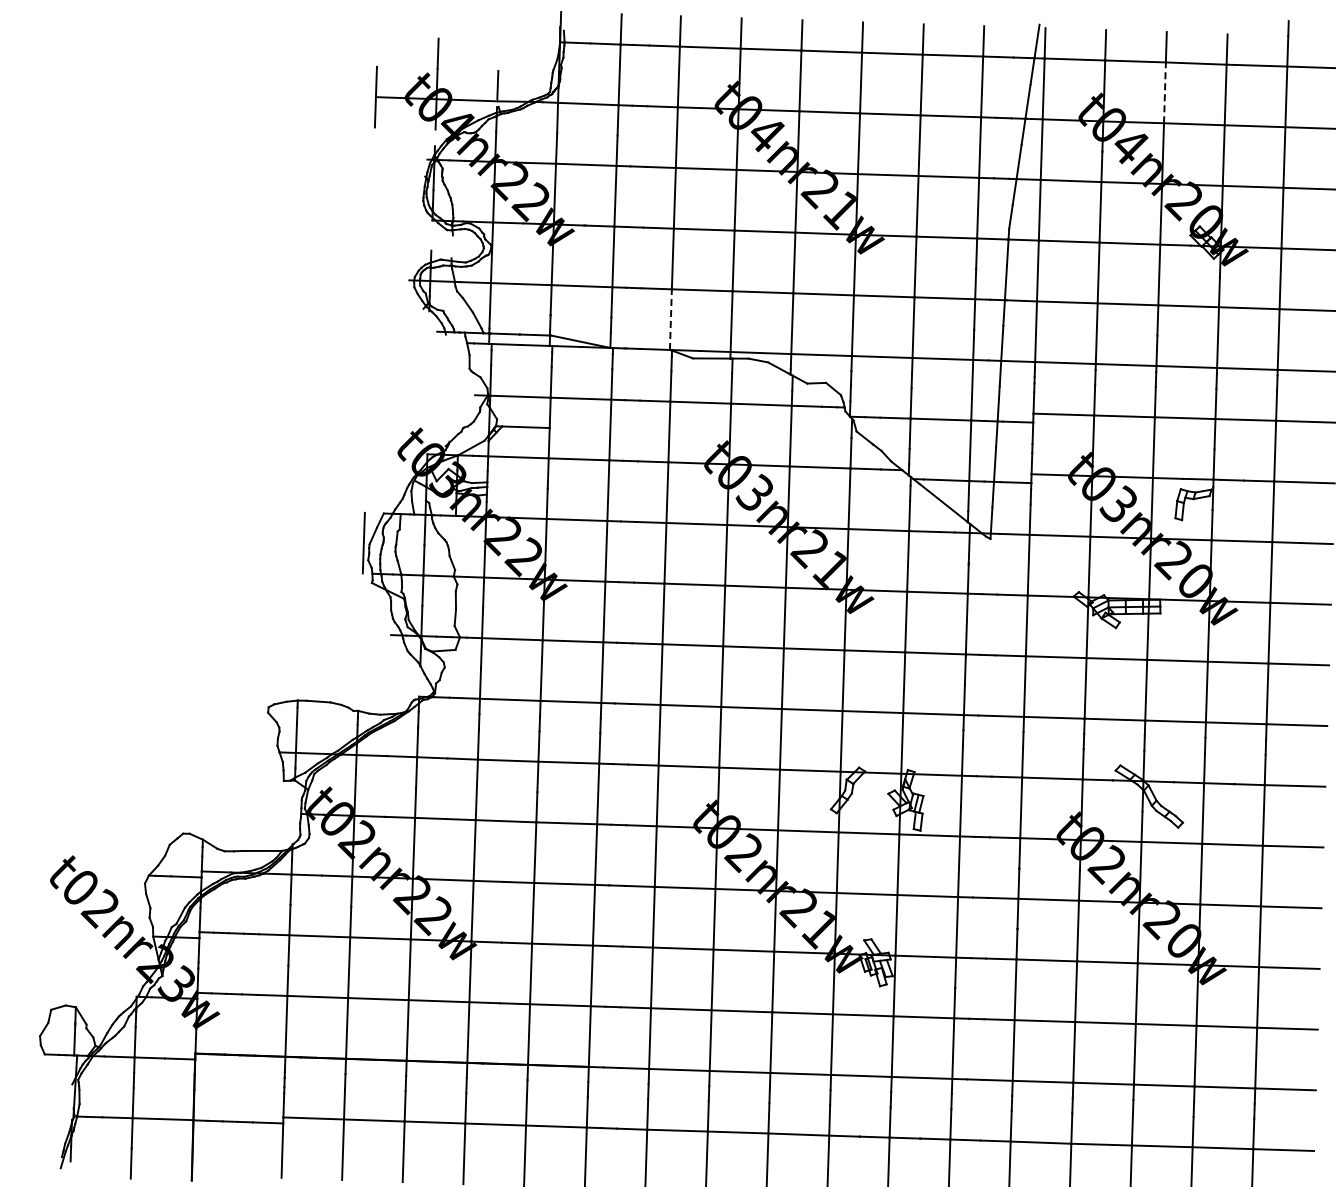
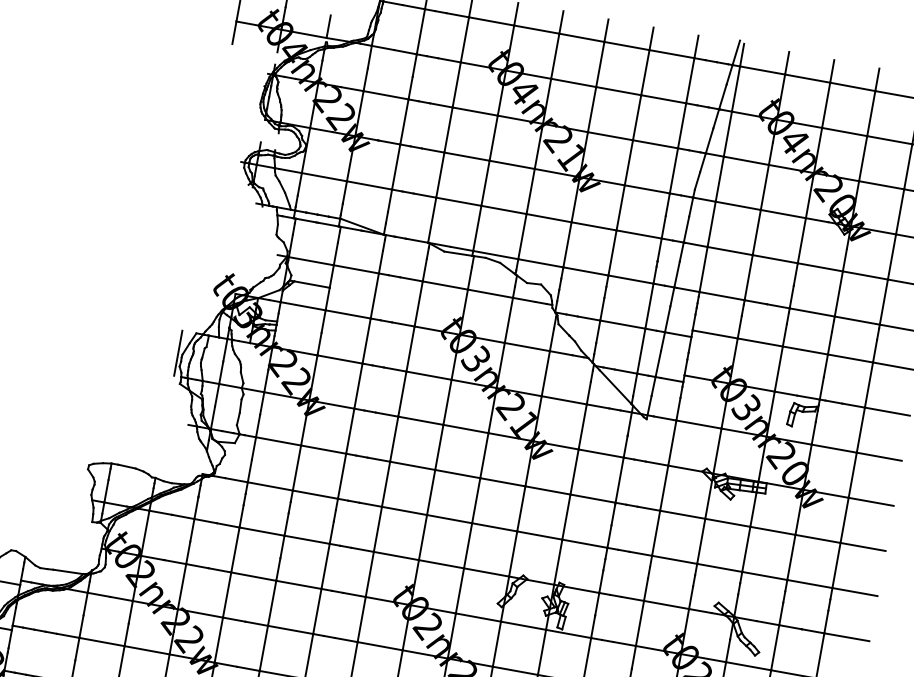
line: (1164, 92) -> (825, 105), dashed -> solid
line: (670, 319) -> (431, 220), dashed -> solid

